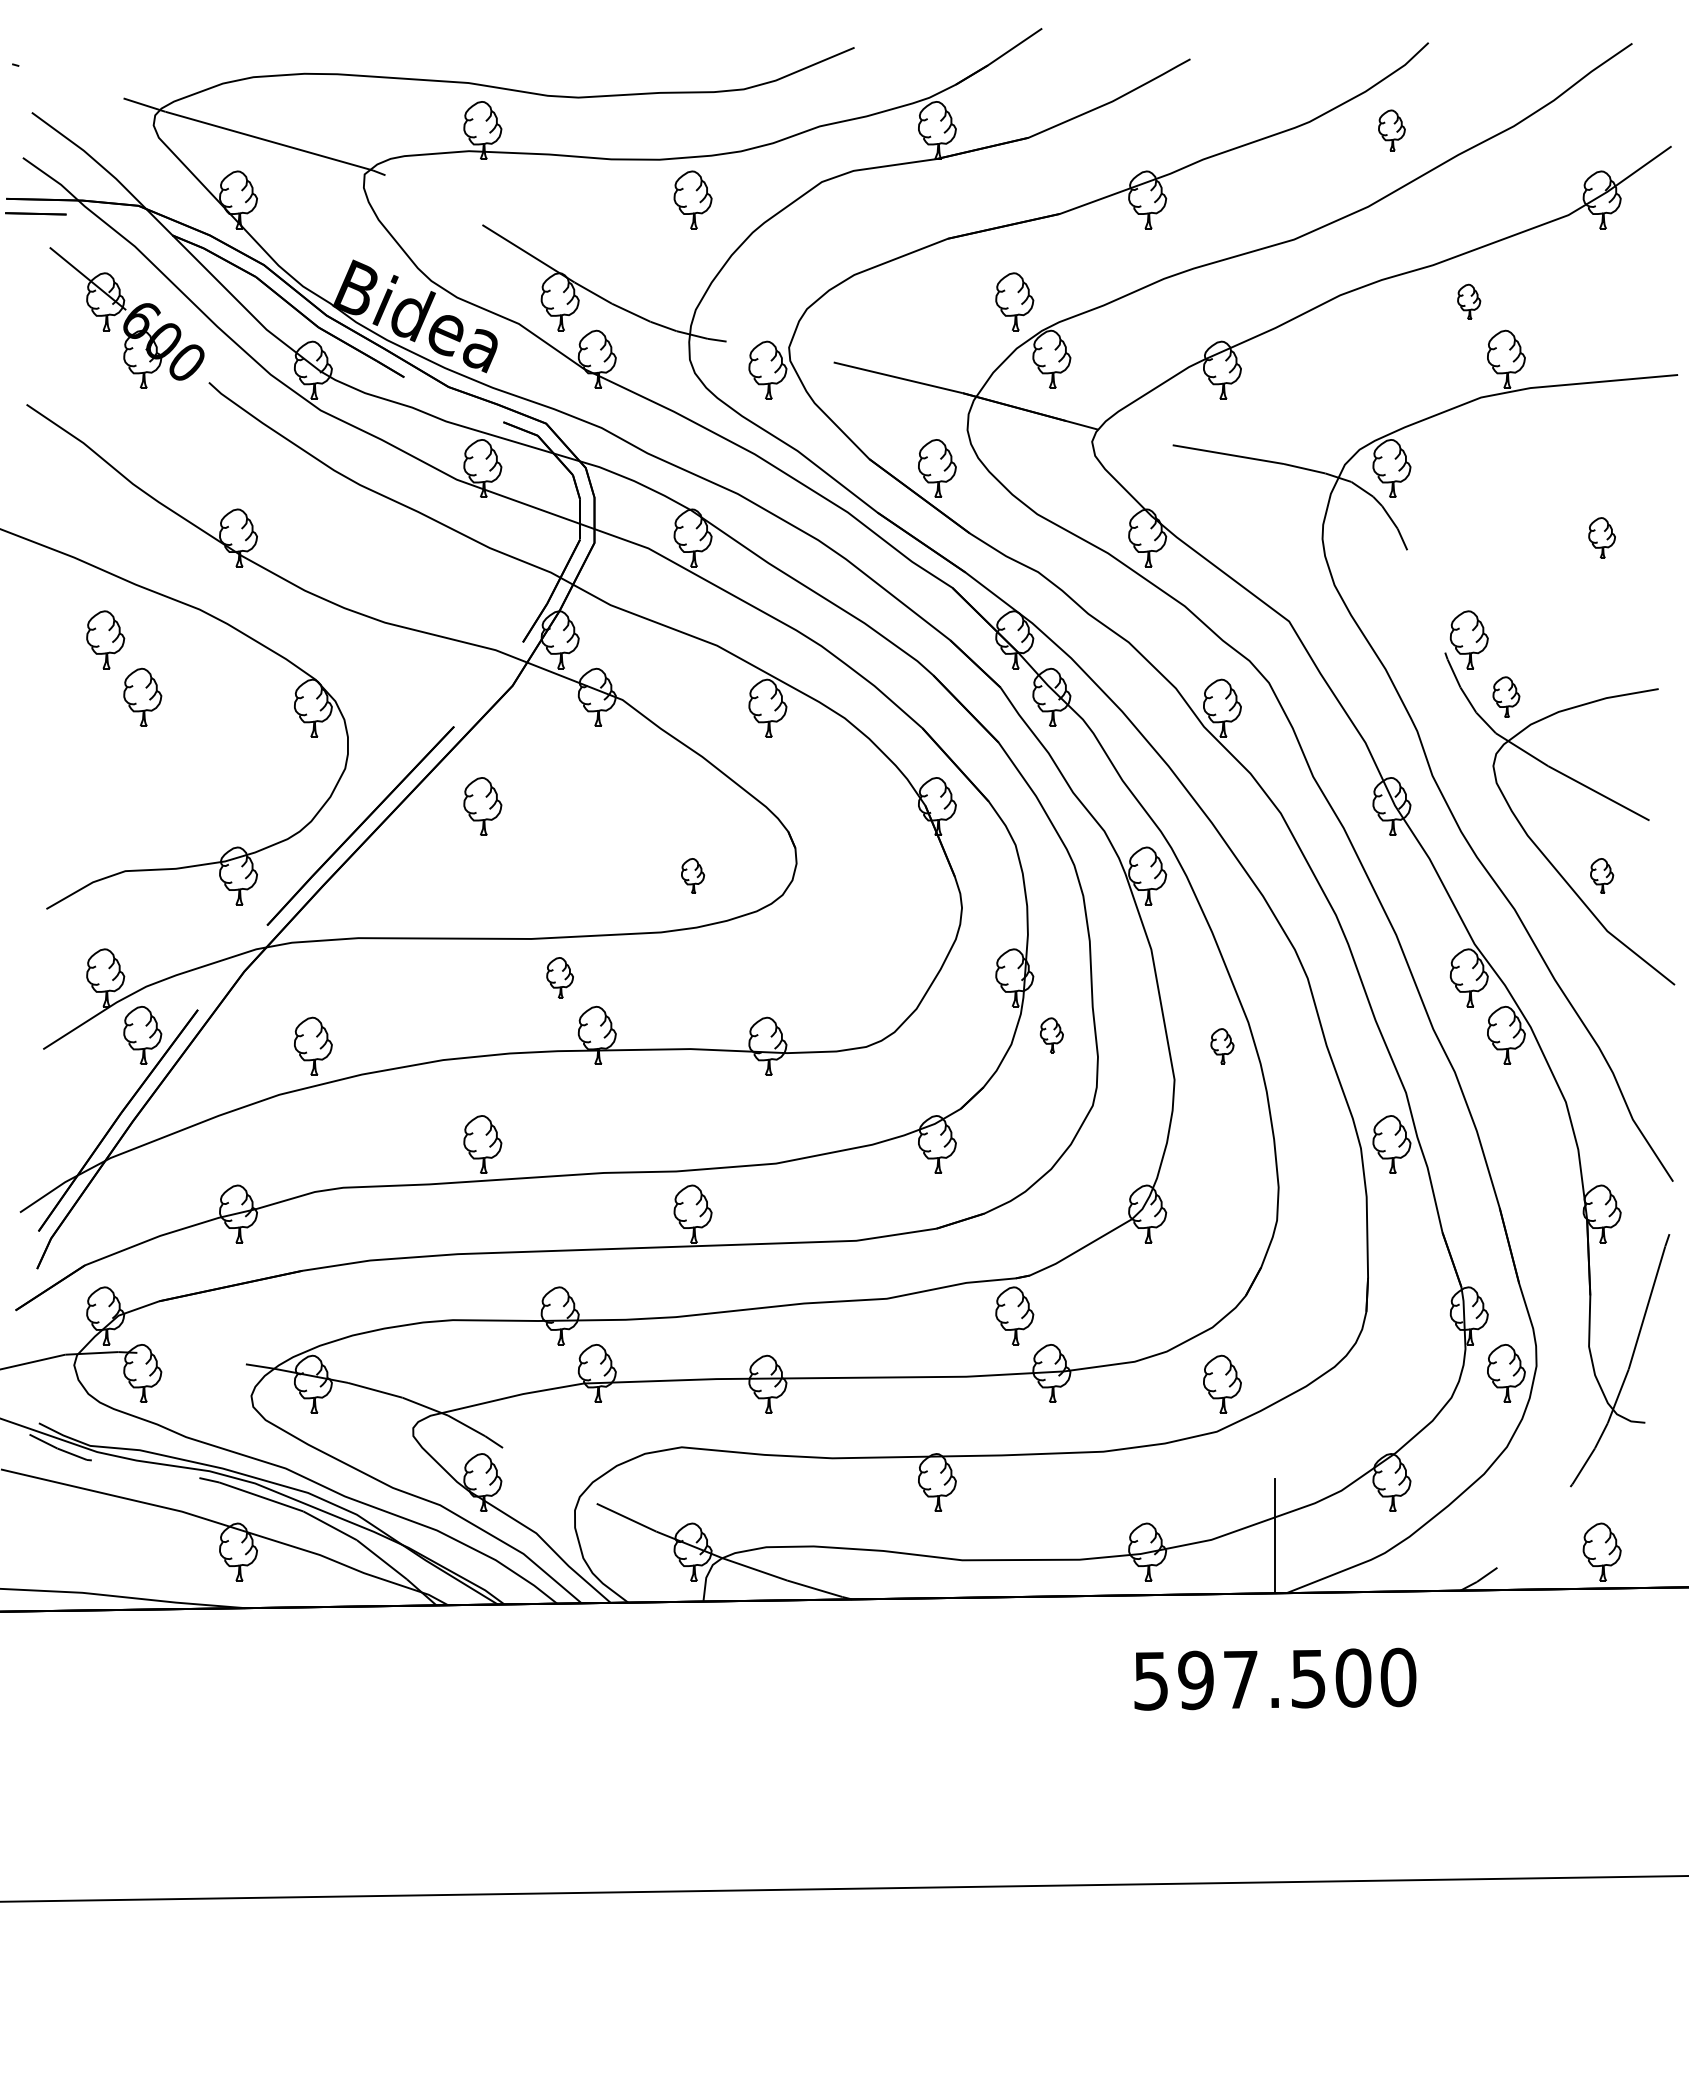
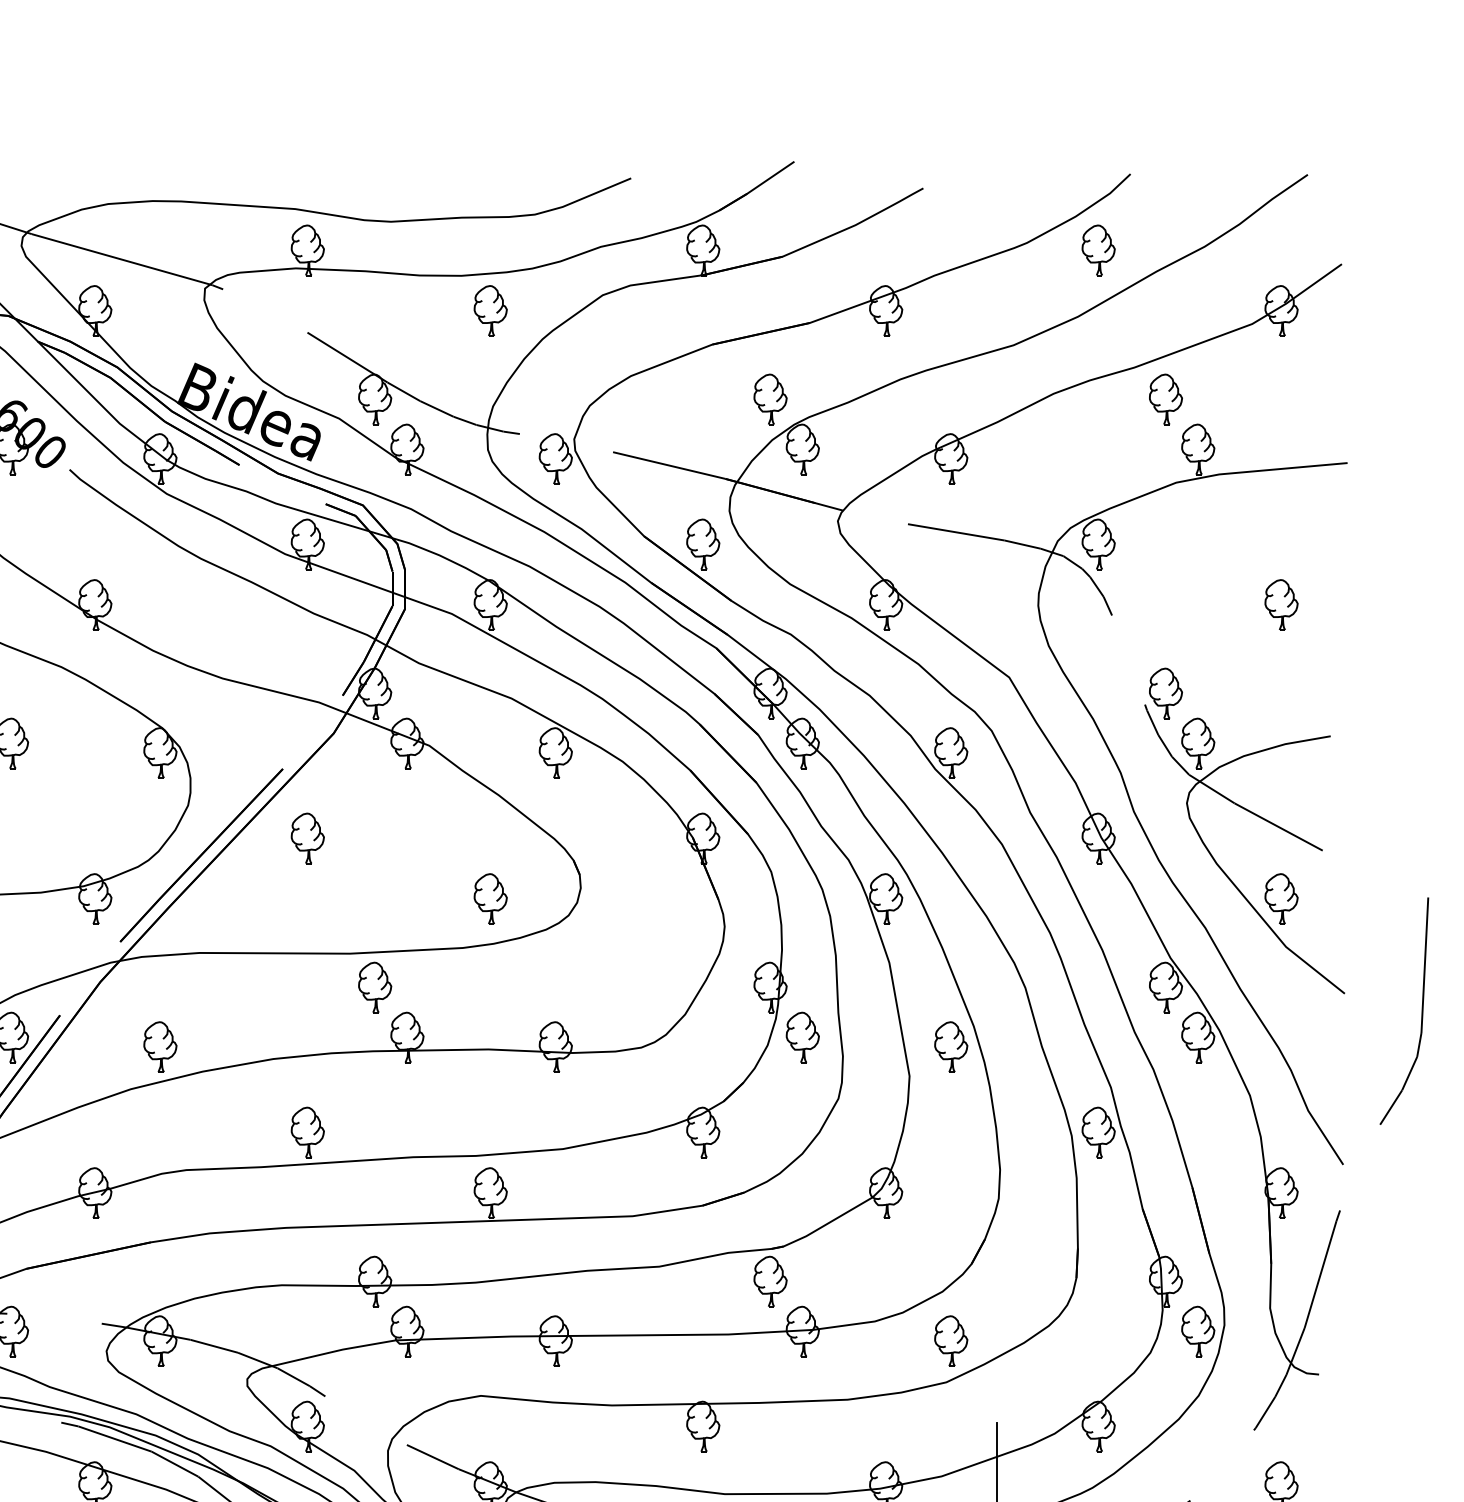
part: (1391, 130) -> (1098, 250), size x1.43
part: (1468, 301) -> (1165, 399), size x1.67
part: (1601, 537) -> (1280, 604), size x1.43
part: (1506, 696) -> (1198, 742), size x1.43
part: (692, 875) -> (490, 898), size x1.67
part: (1601, 875) -> (1280, 898), size x1.67
part: (559, 977) -> (374, 987), size x1.43
part: (1051, 1035) -> (802, 1037), size x1.67
part: (1222, 1045) -> (951, 1046), size x1.67

